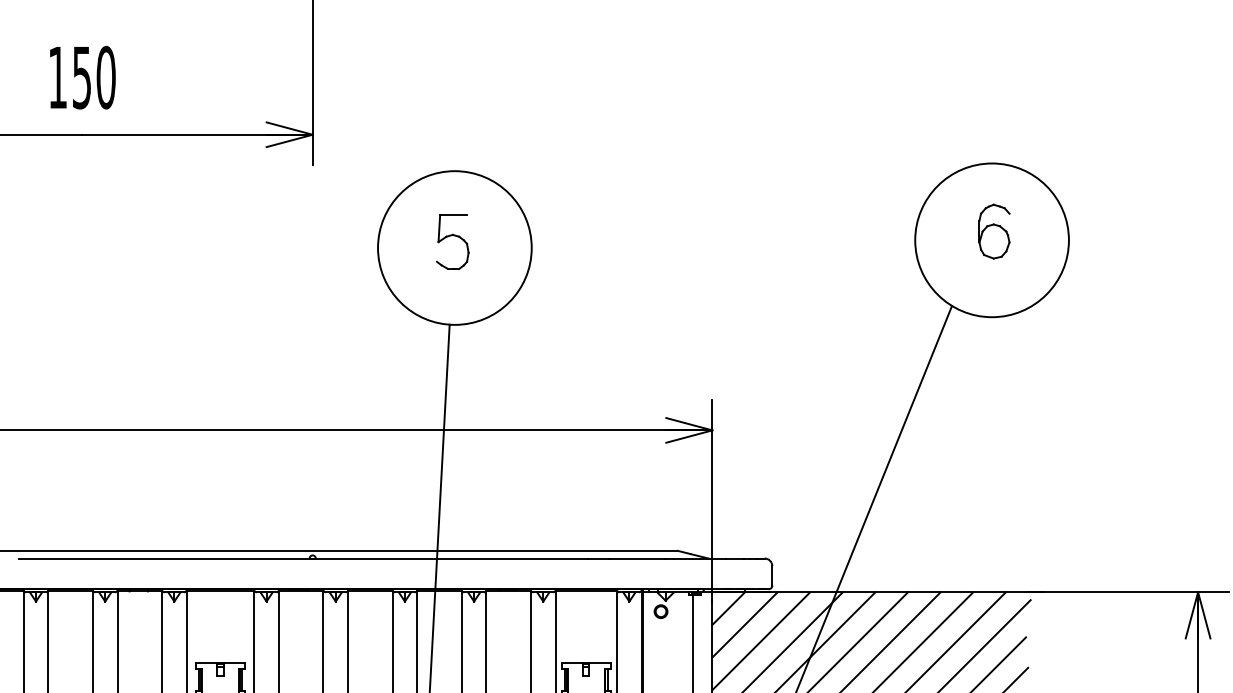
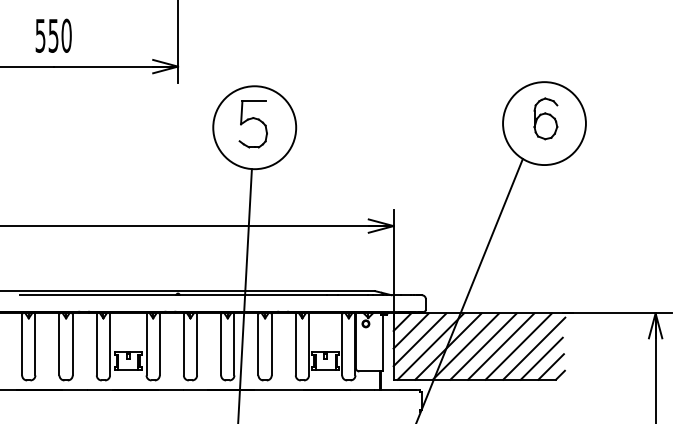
text: (57, 77) -> (40, 35), 150 -> 550
part: (993, 230) -> (545, 118), size x1.4
part: (452, 242) -> (253, 124), size x1.6

